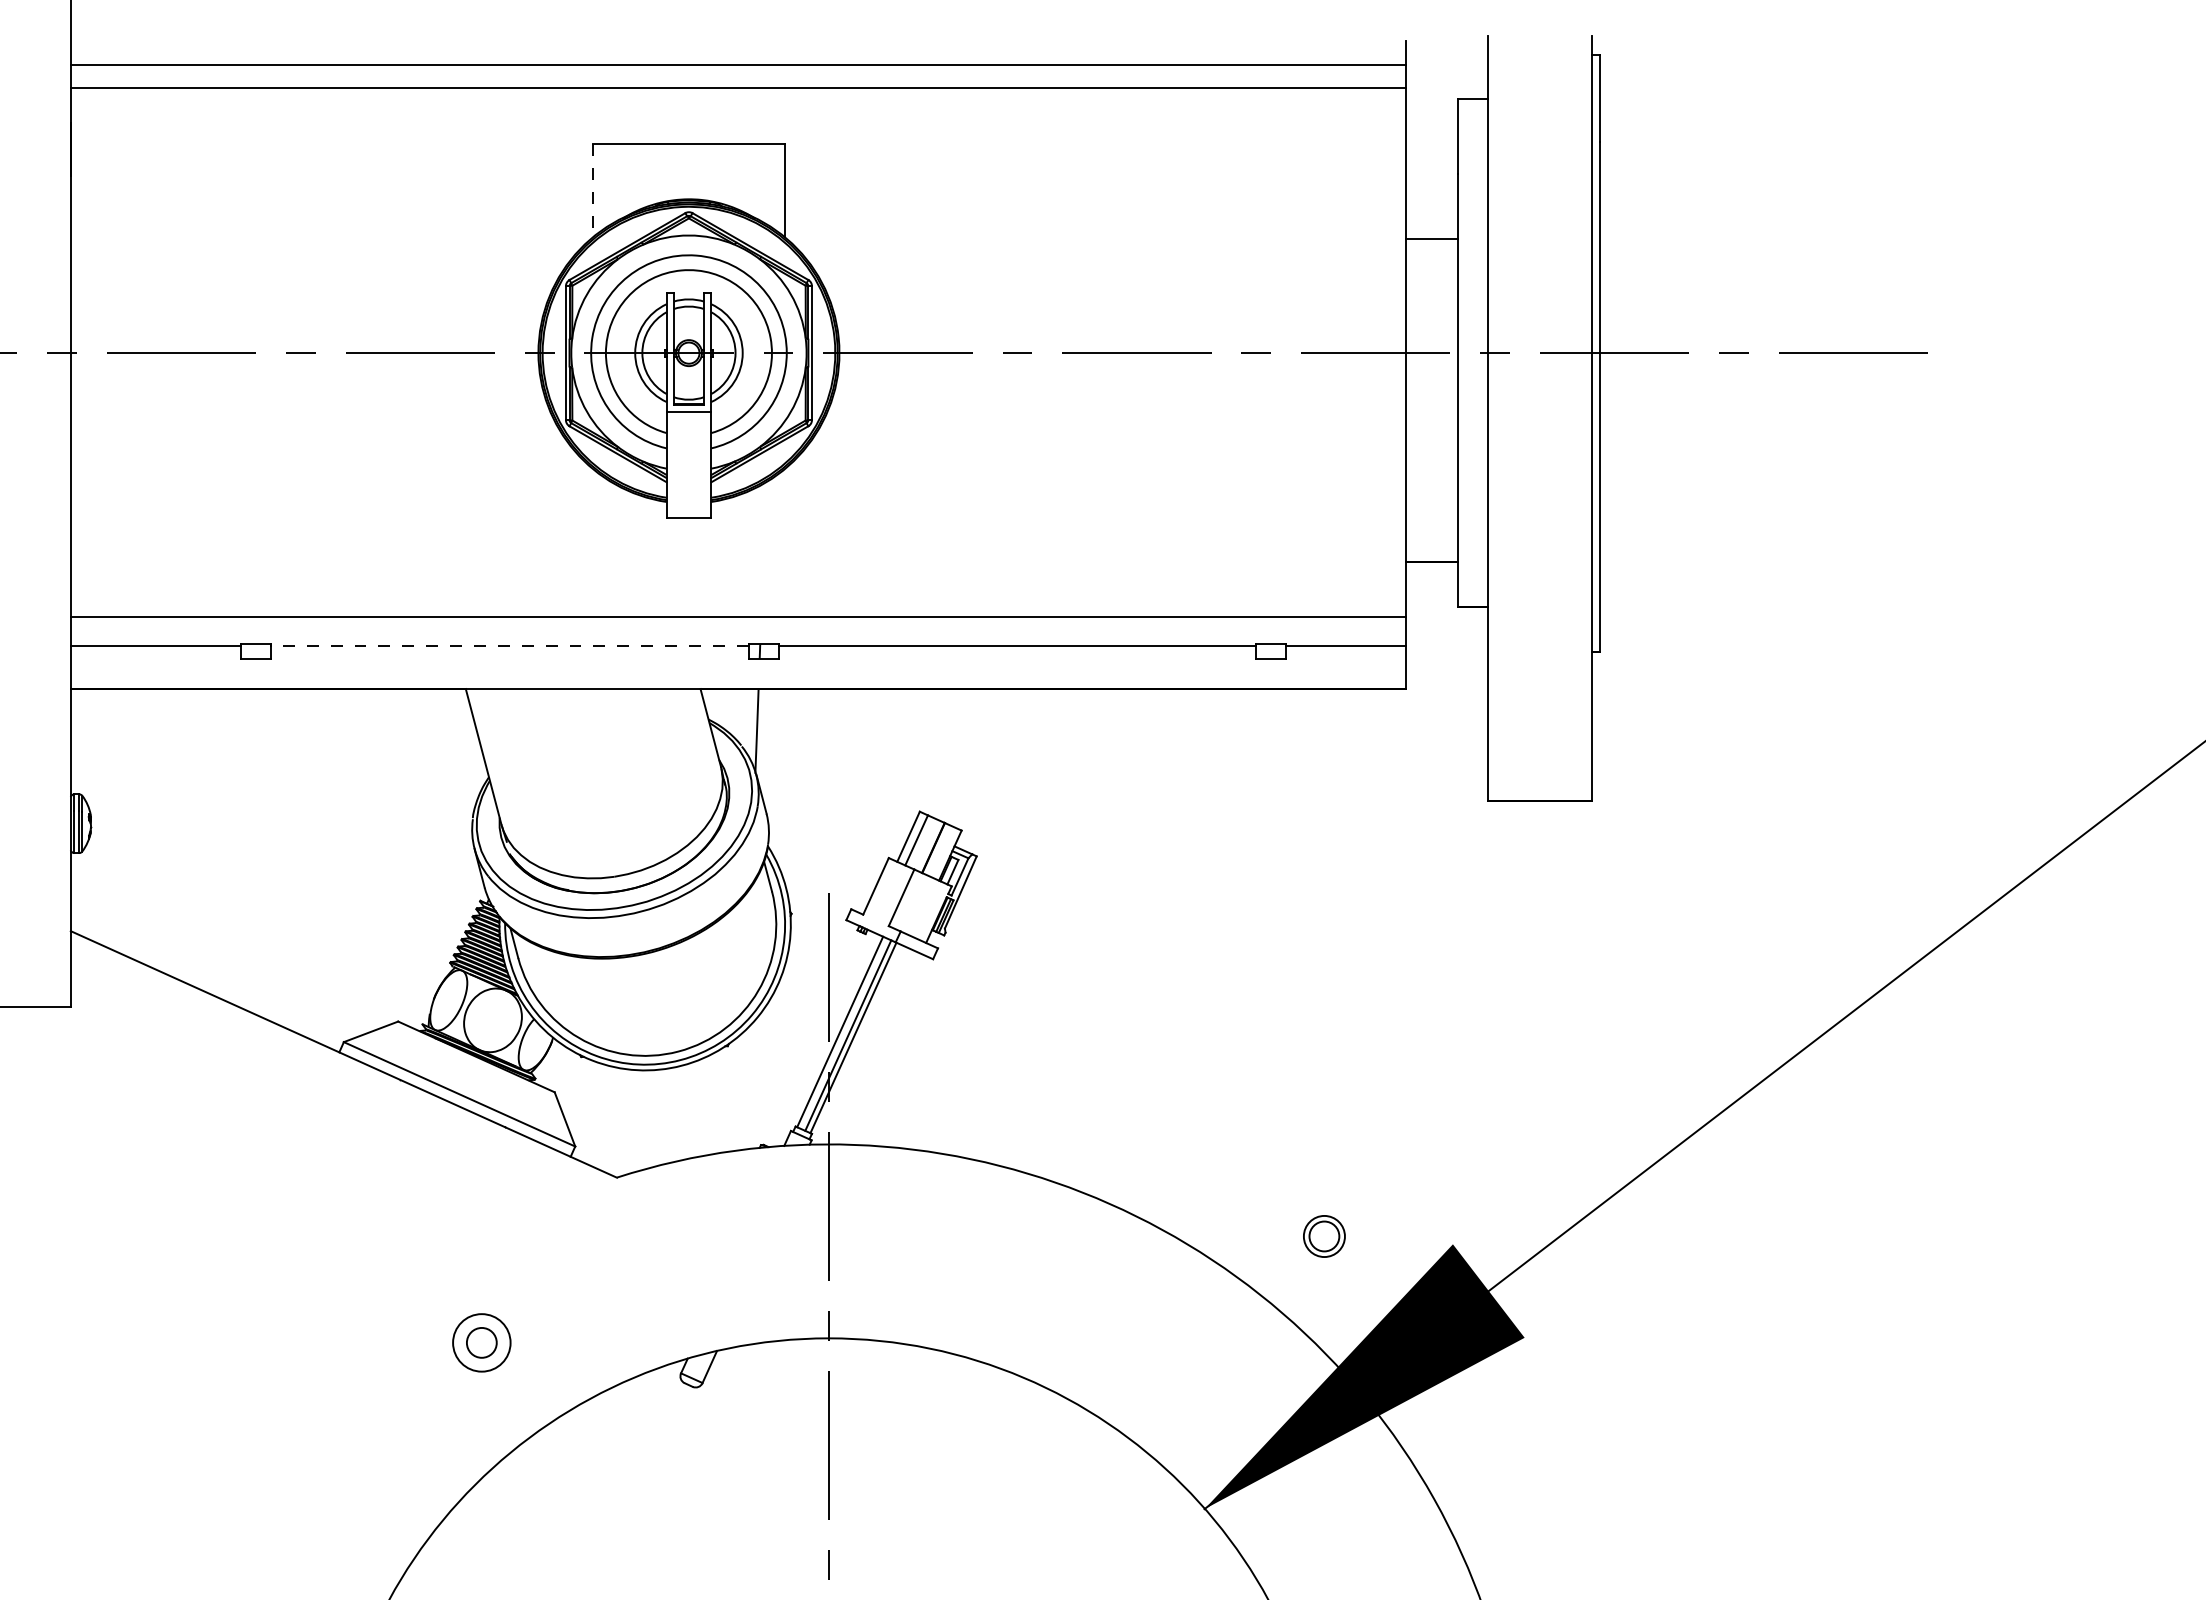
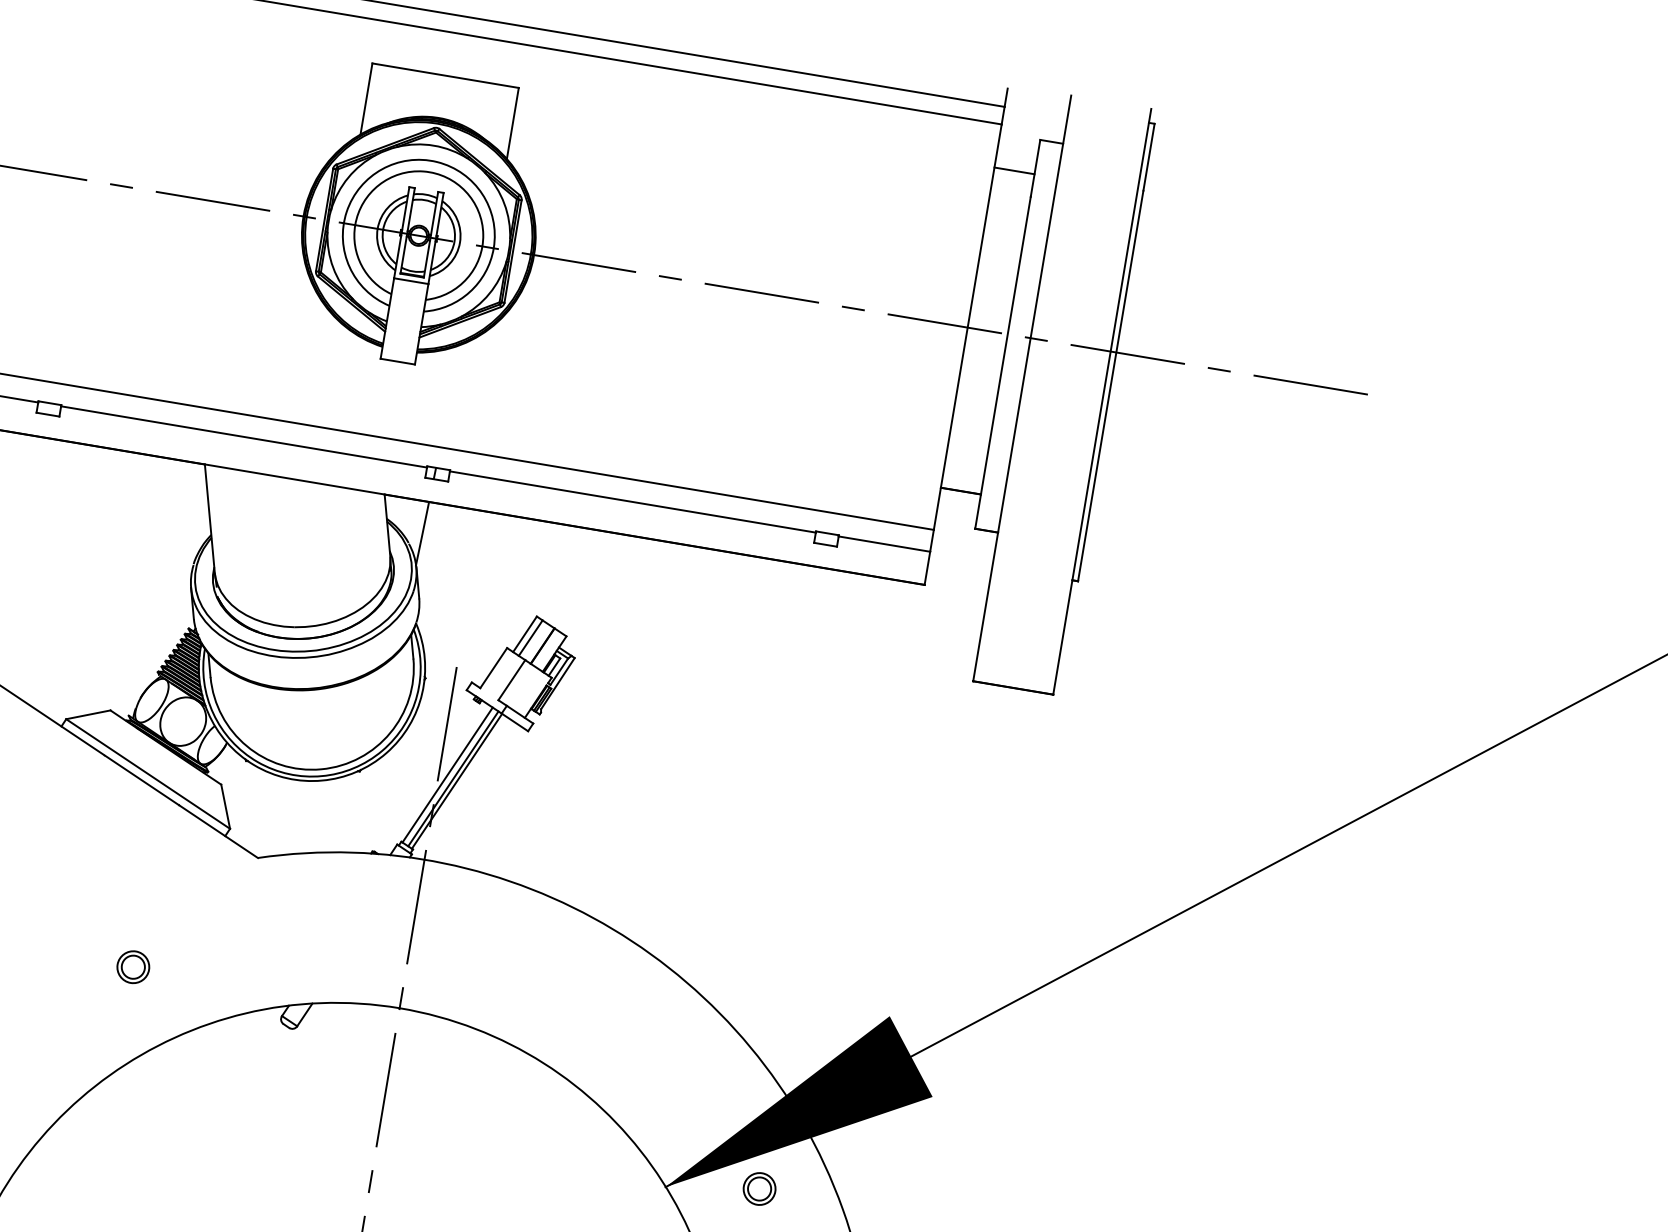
line: (593, 190) -> (366, 98), dashed -> solid
line: (1431, 239) -> (1014, 171), moved
line: (509, 645) -> (243, 436), dashed -> solid
part: (1324, 1236) -> (759, 1189), moved
circle: (481, 1342) -> (133, 966), size x0.71

